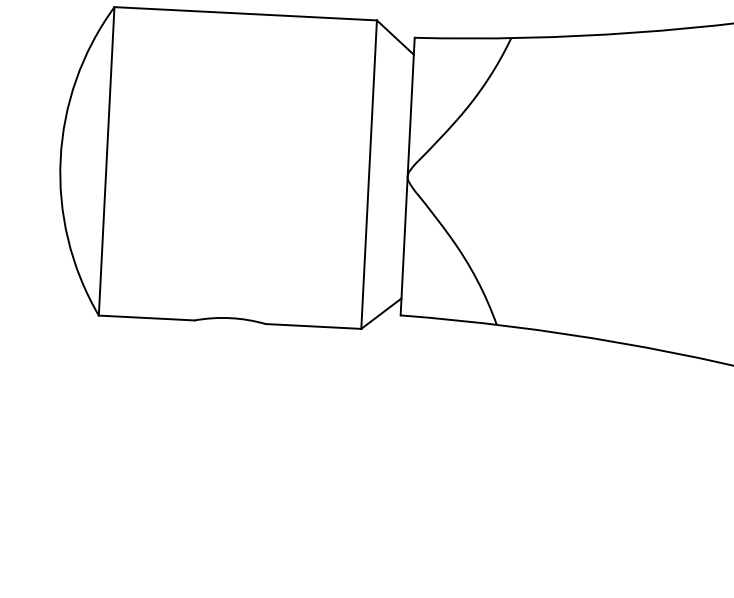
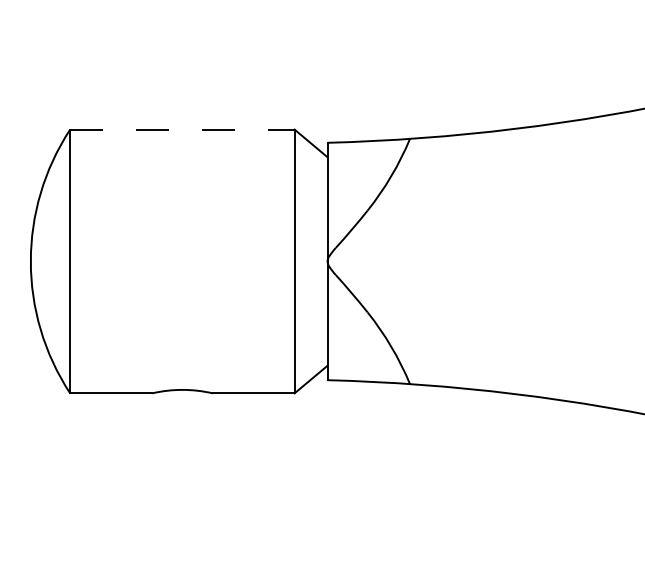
line: (245, 13) -> (182, 129), solid -> dashed

